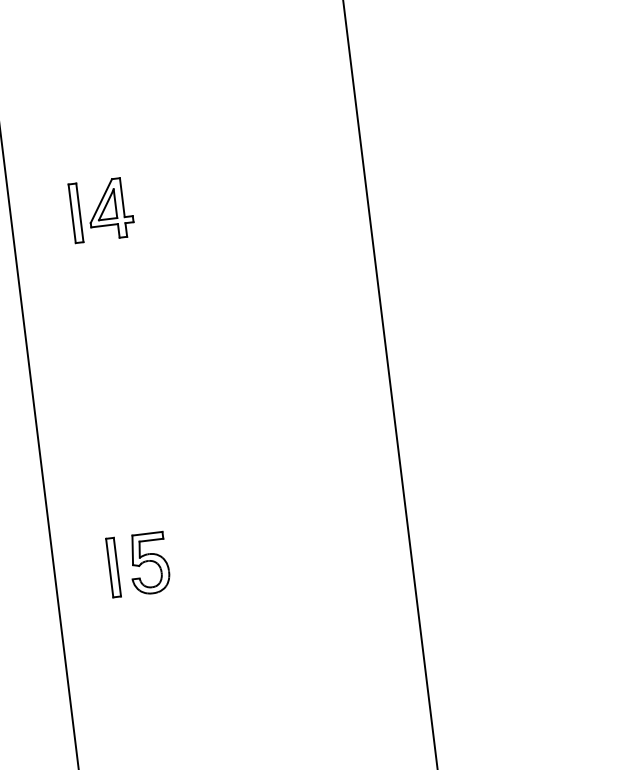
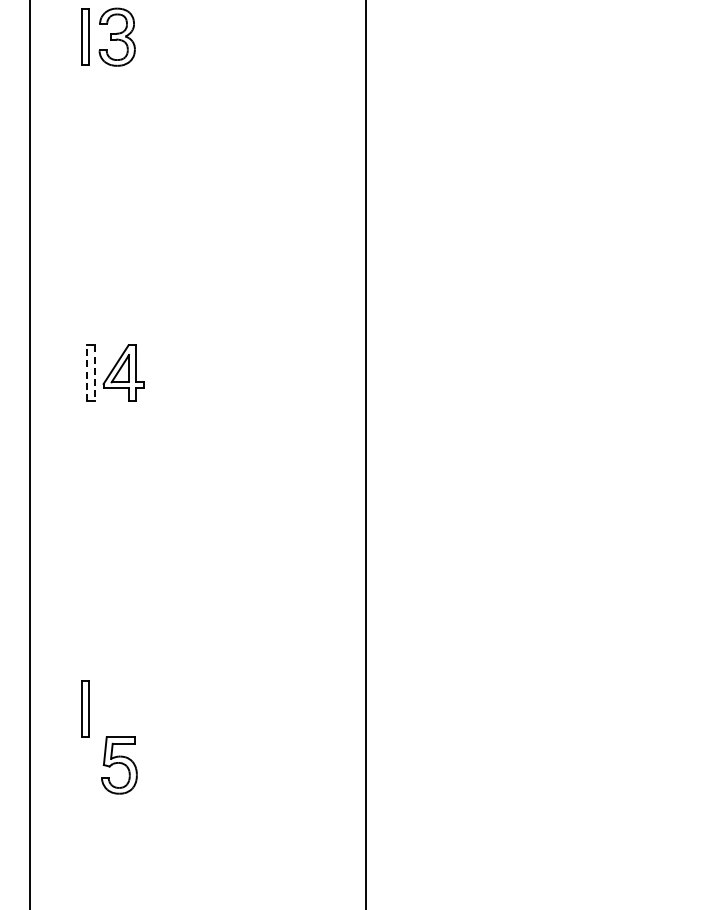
line: (79, 213) -> (94, 373), solid -> dashed
line: (72, 214) -> (87, 373), solid -> dashed
part: (149, 563) -> (119, 765), moved

